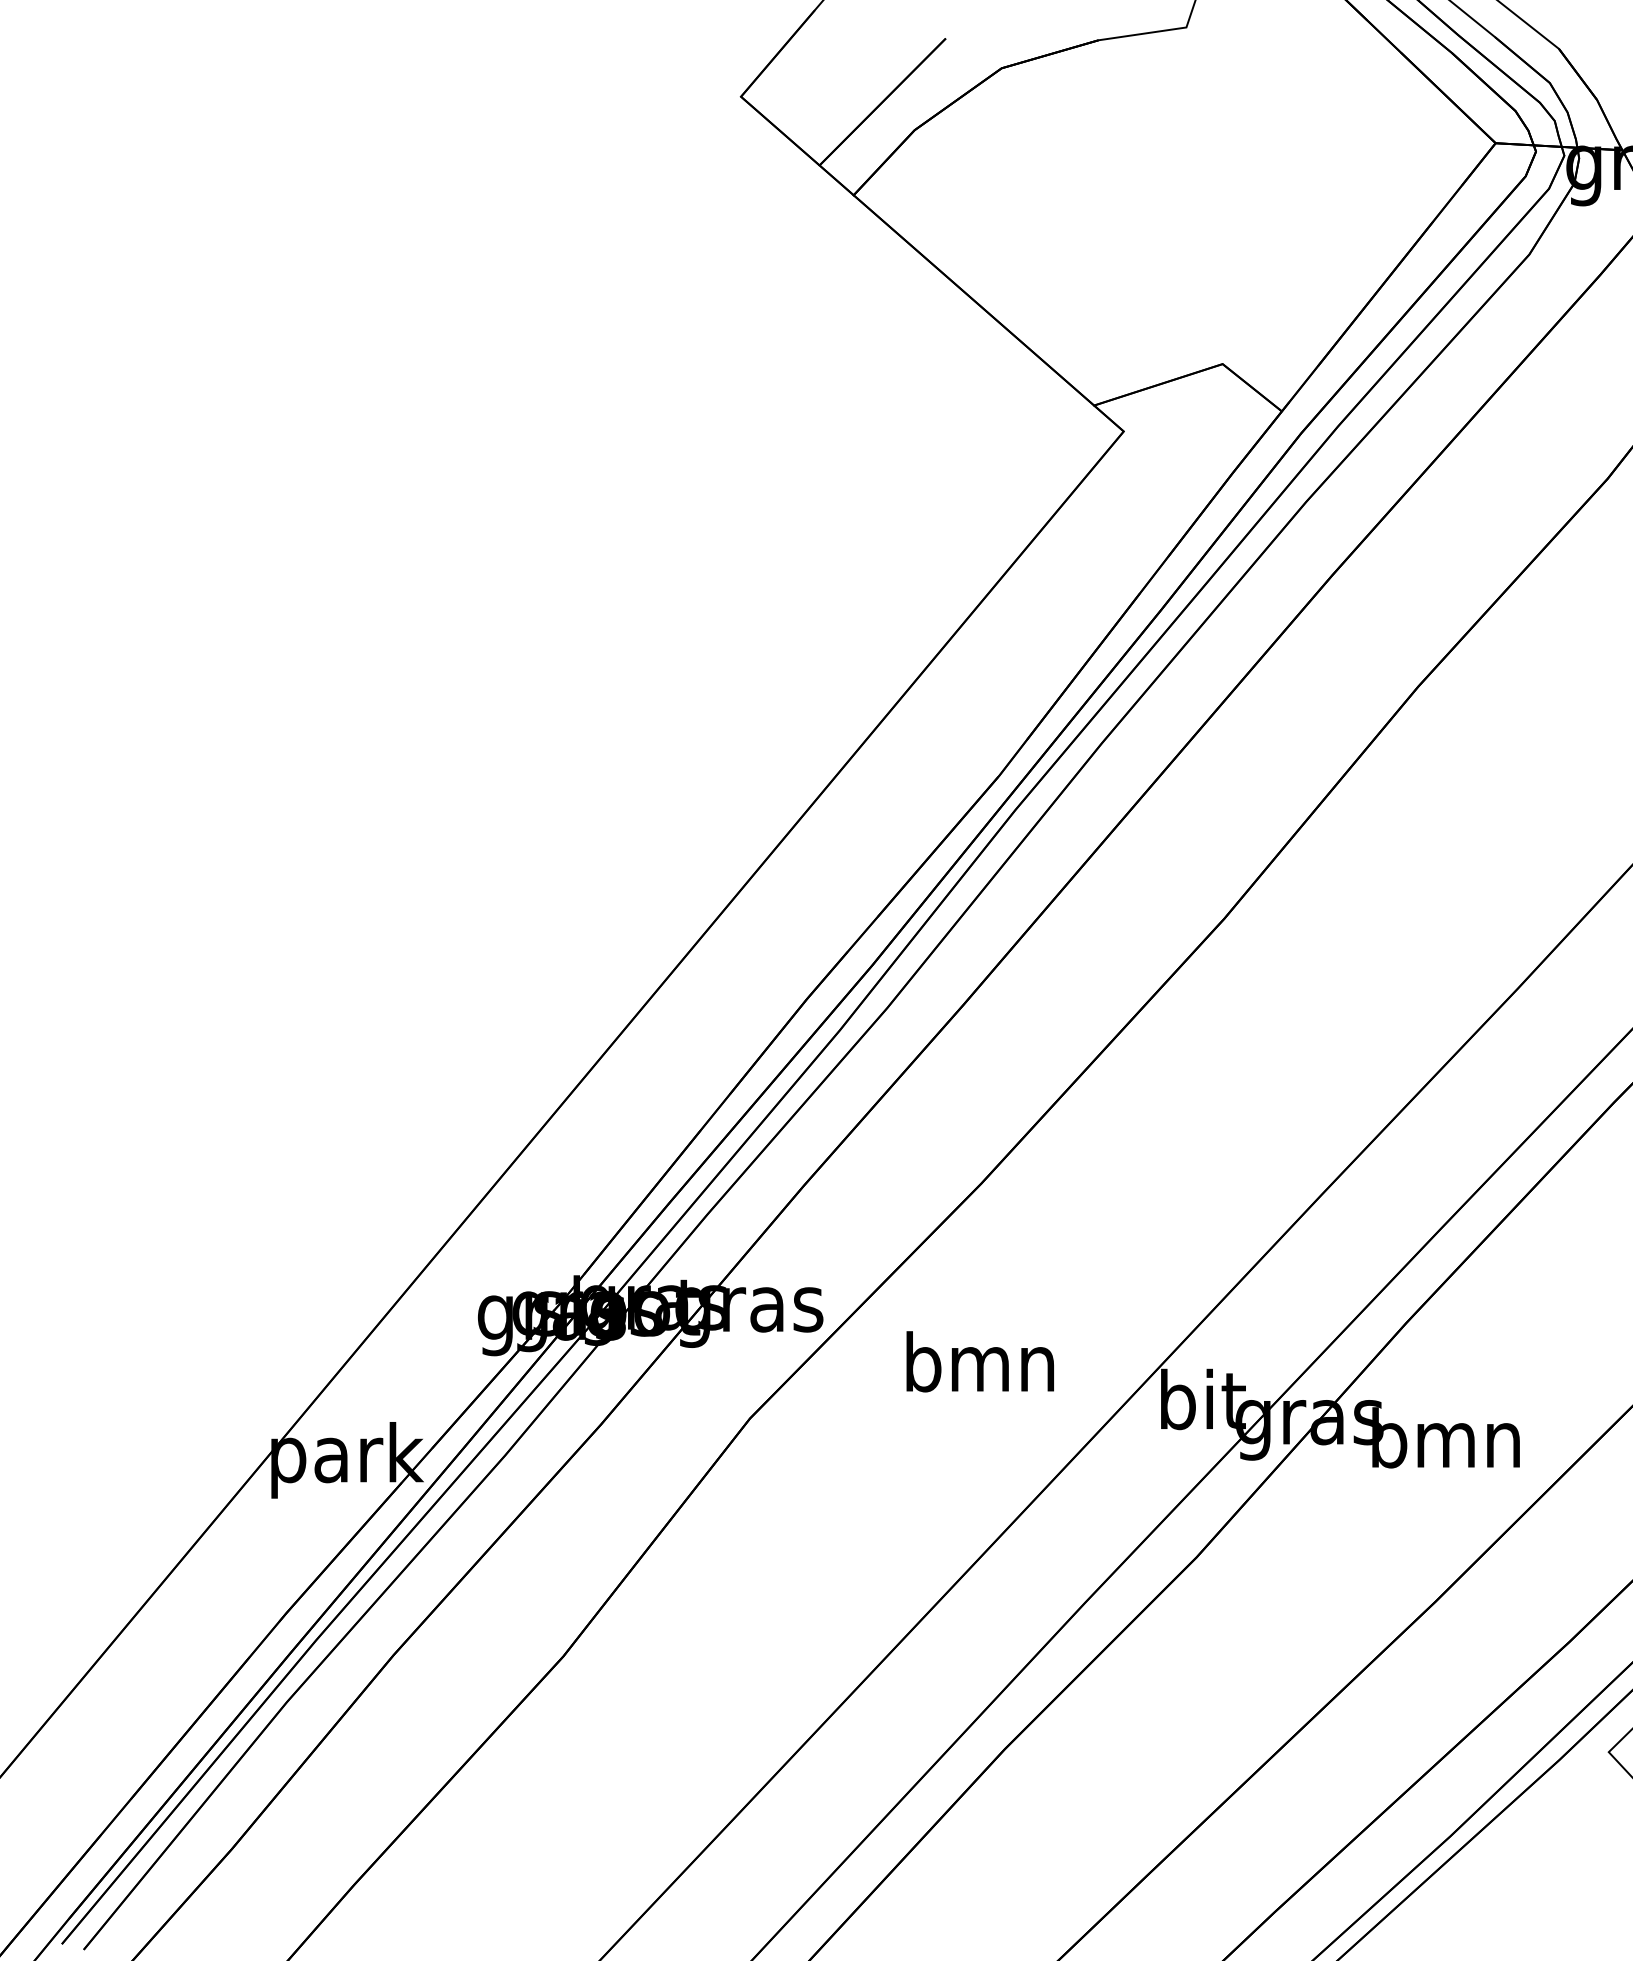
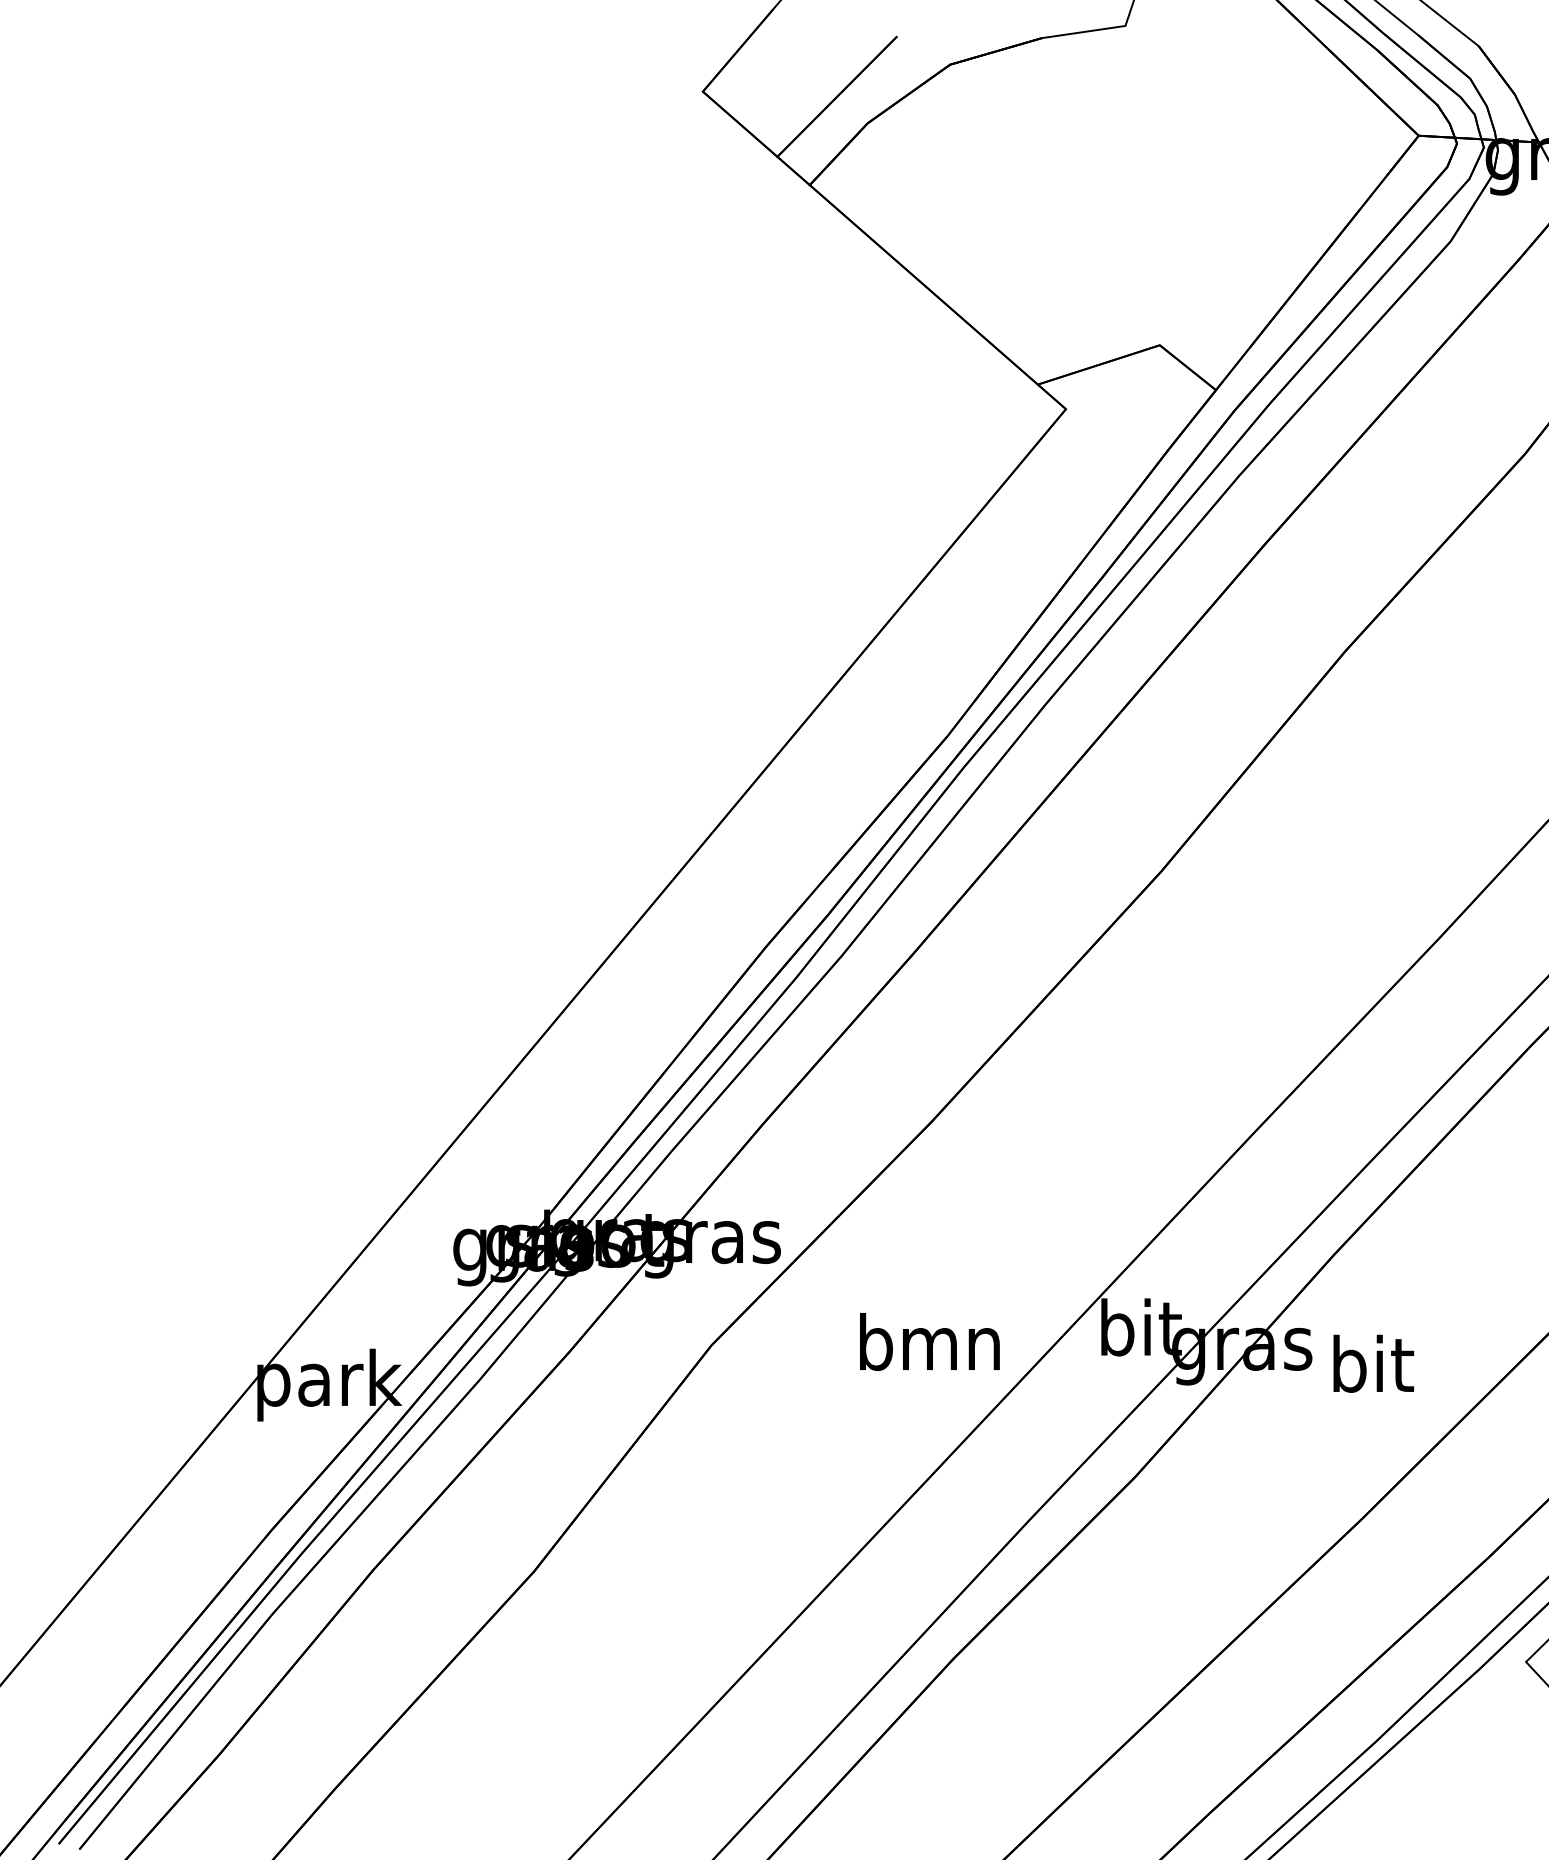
text: (979, 1361) -> (929, 1341), moved
text: (1445, 1437) -> (1371, 1363), bmn -> bit

